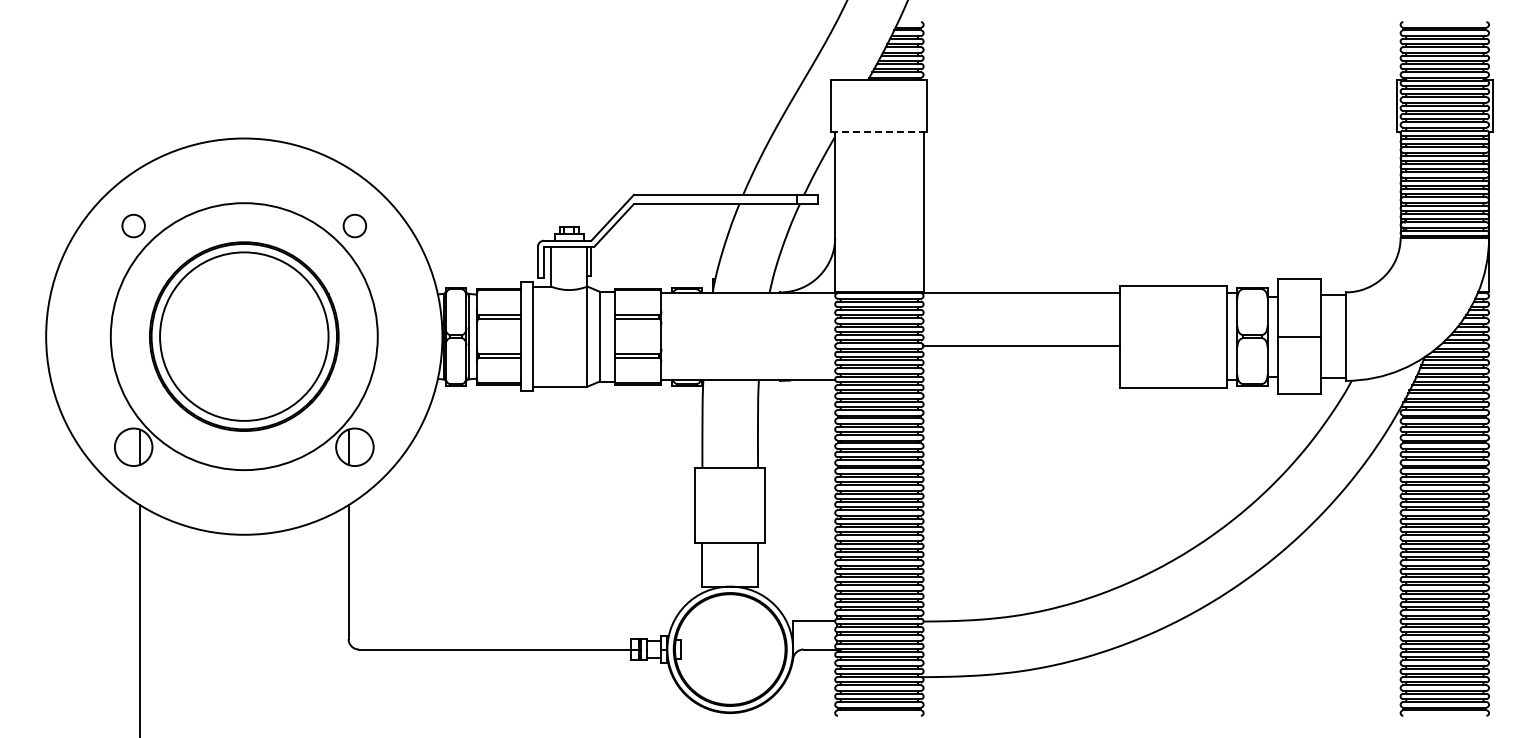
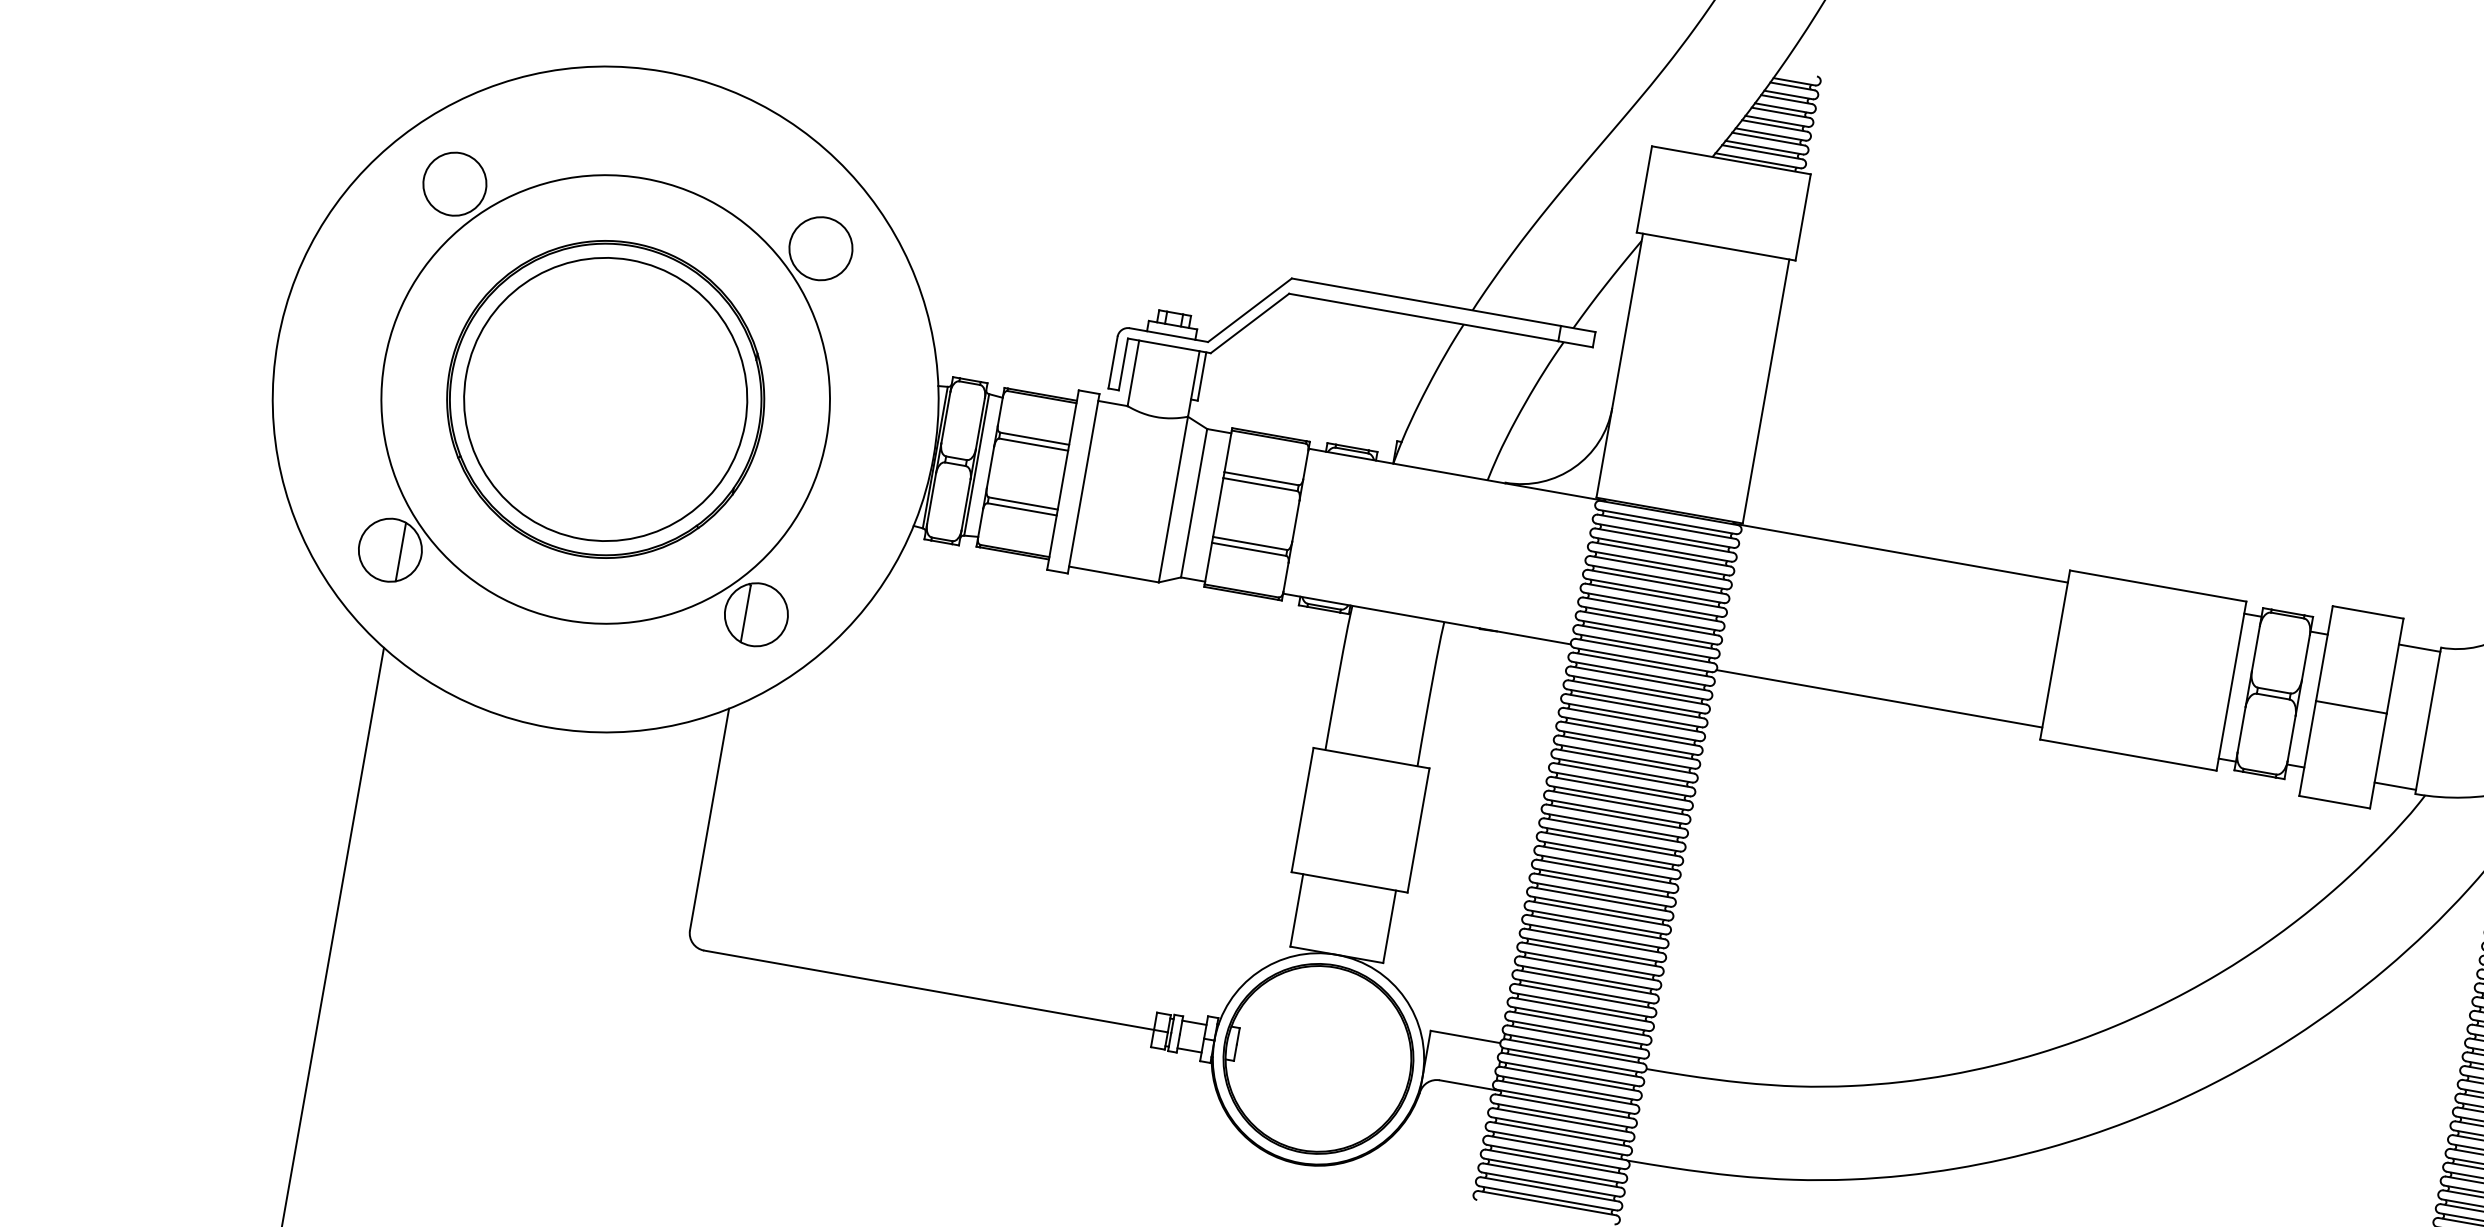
line: (879, 132) -> (1716, 247), dashed -> solid
circle: (133, 225) -> (454, 183), size x1.67
circle: (354, 225) -> (820, 247), size x1.67
line: (1021, 346) -> (1878, 698), moved

